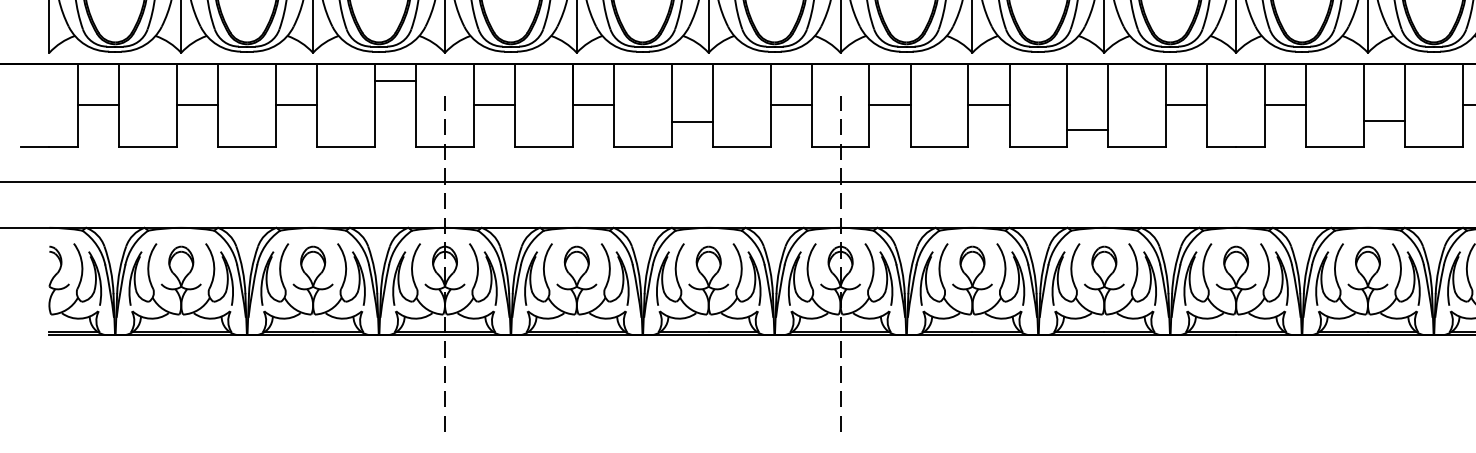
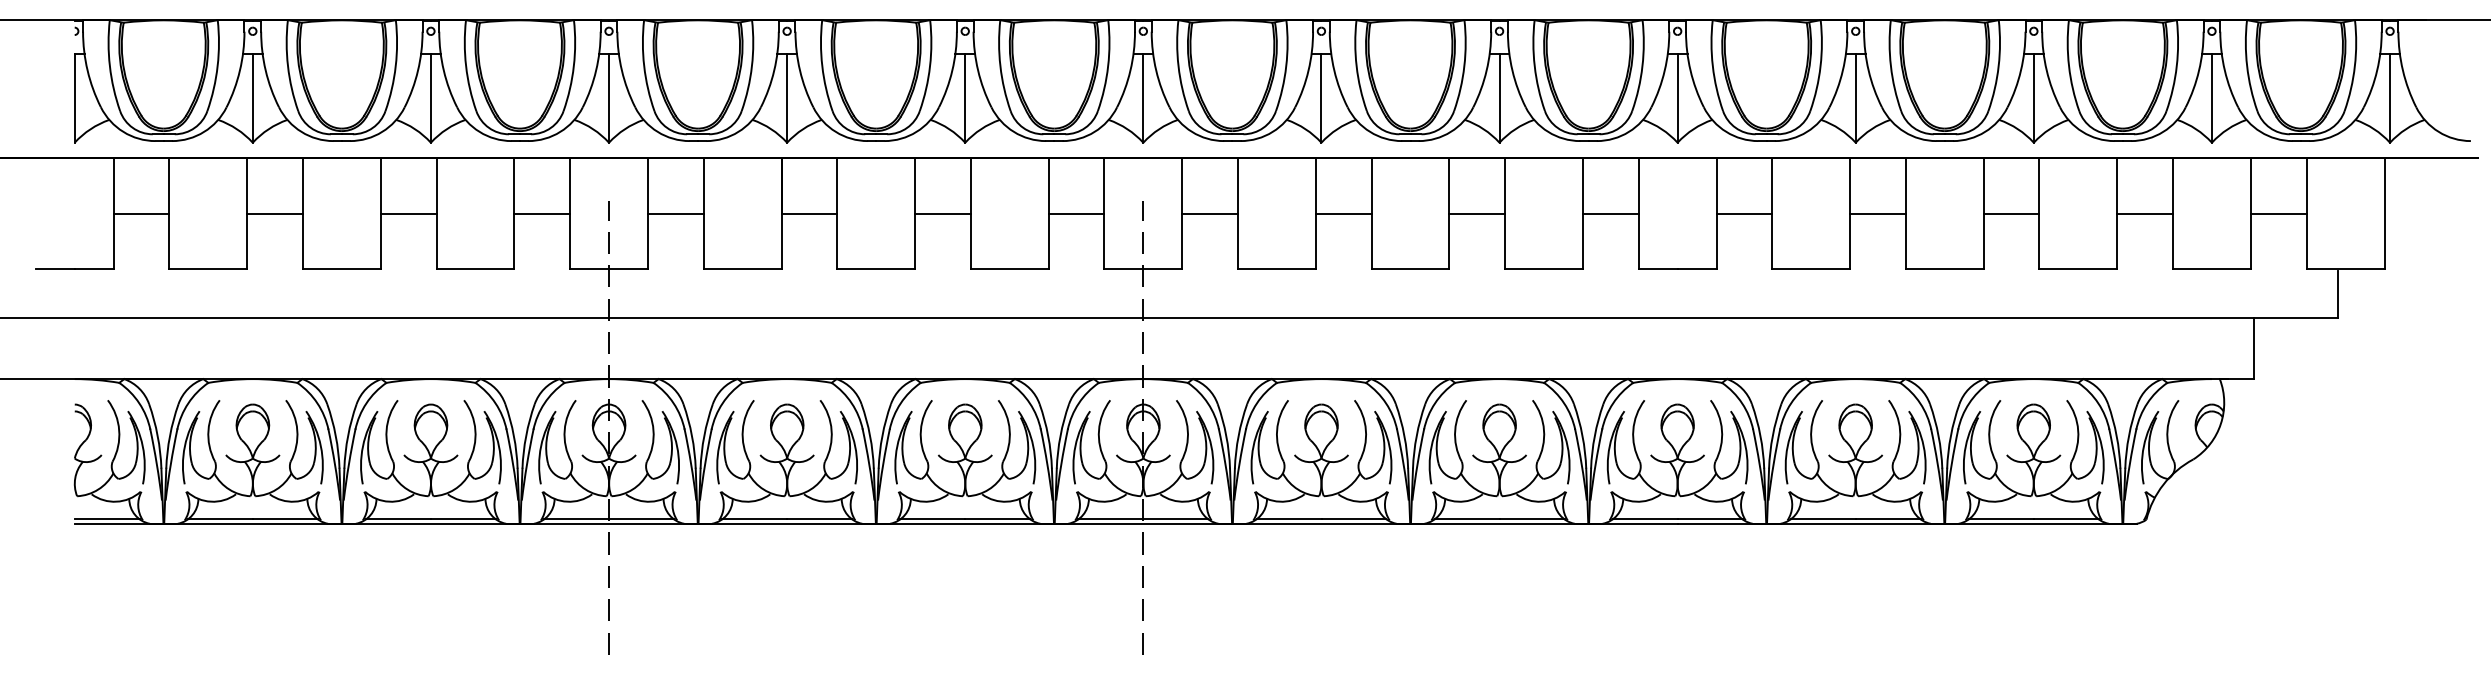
line: (395, 80) -> (542, 213), moved
line: (1384, 120) -> (1877, 213), moved
line: (691, 121) -> (942, 213), moved
line: (1087, 129) -> (1477, 213), moved

